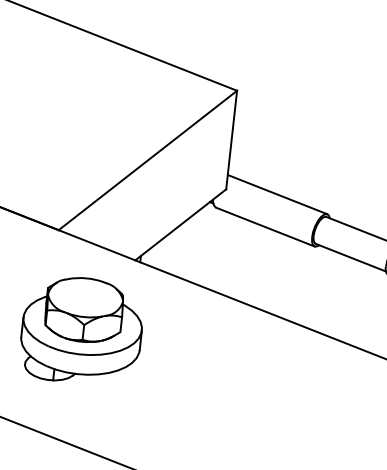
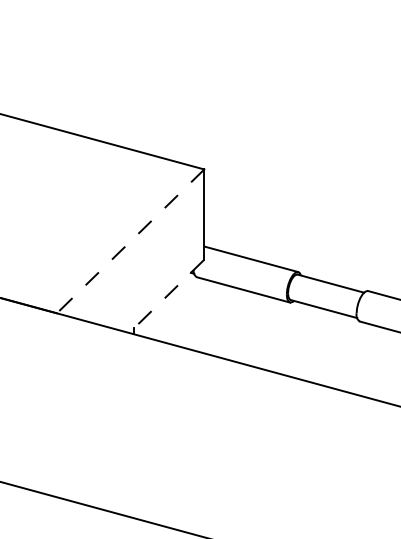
line: (147, 160) -> (130, 241), solid -> dashed
line: (180, 224) -> (166, 296), solid -> dashed
part: (81, 330) -> (87, 401), removed

